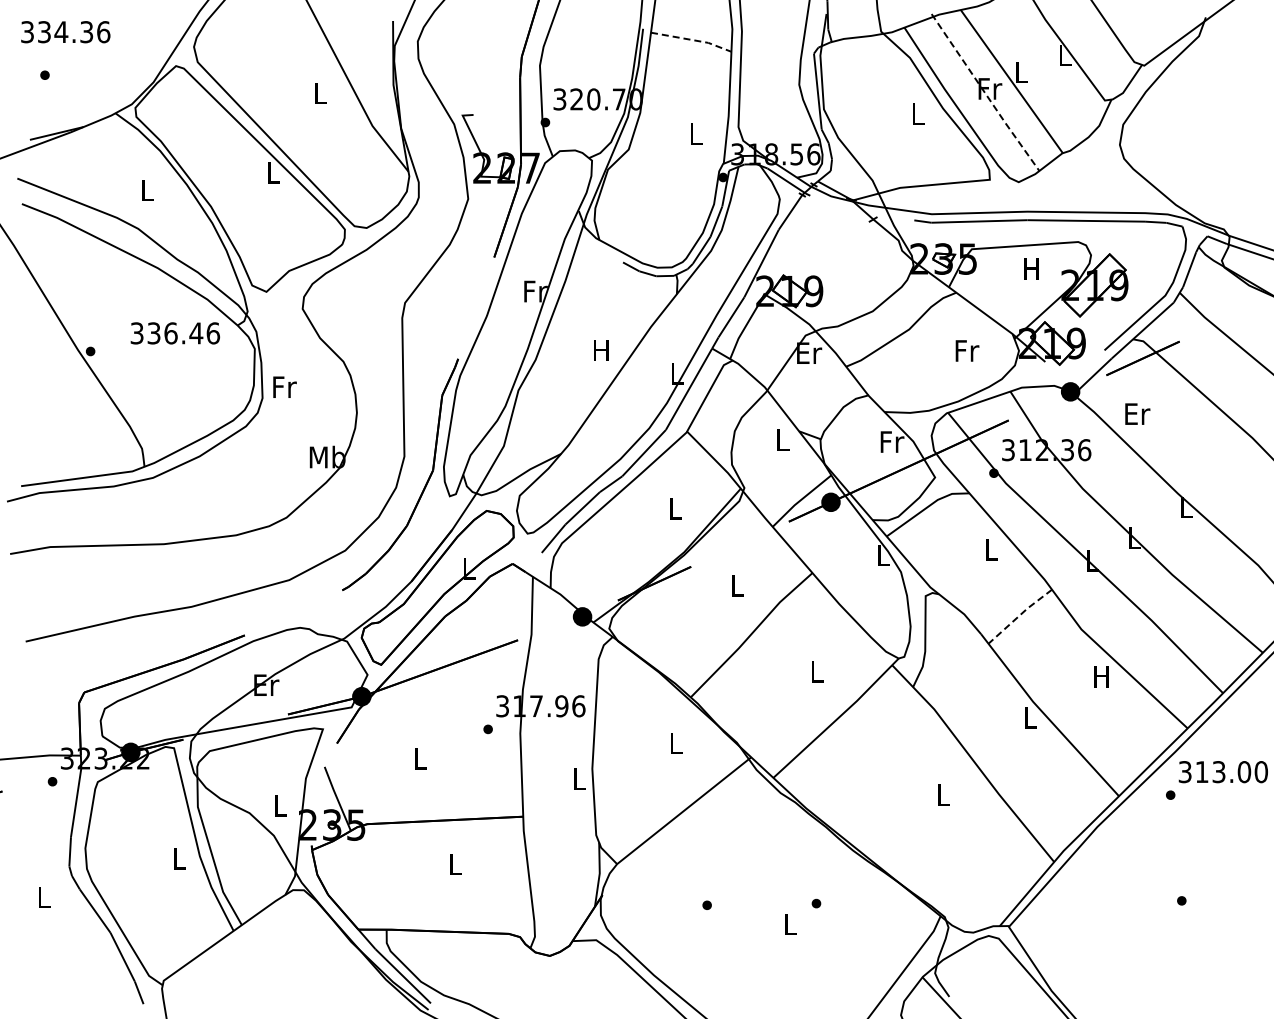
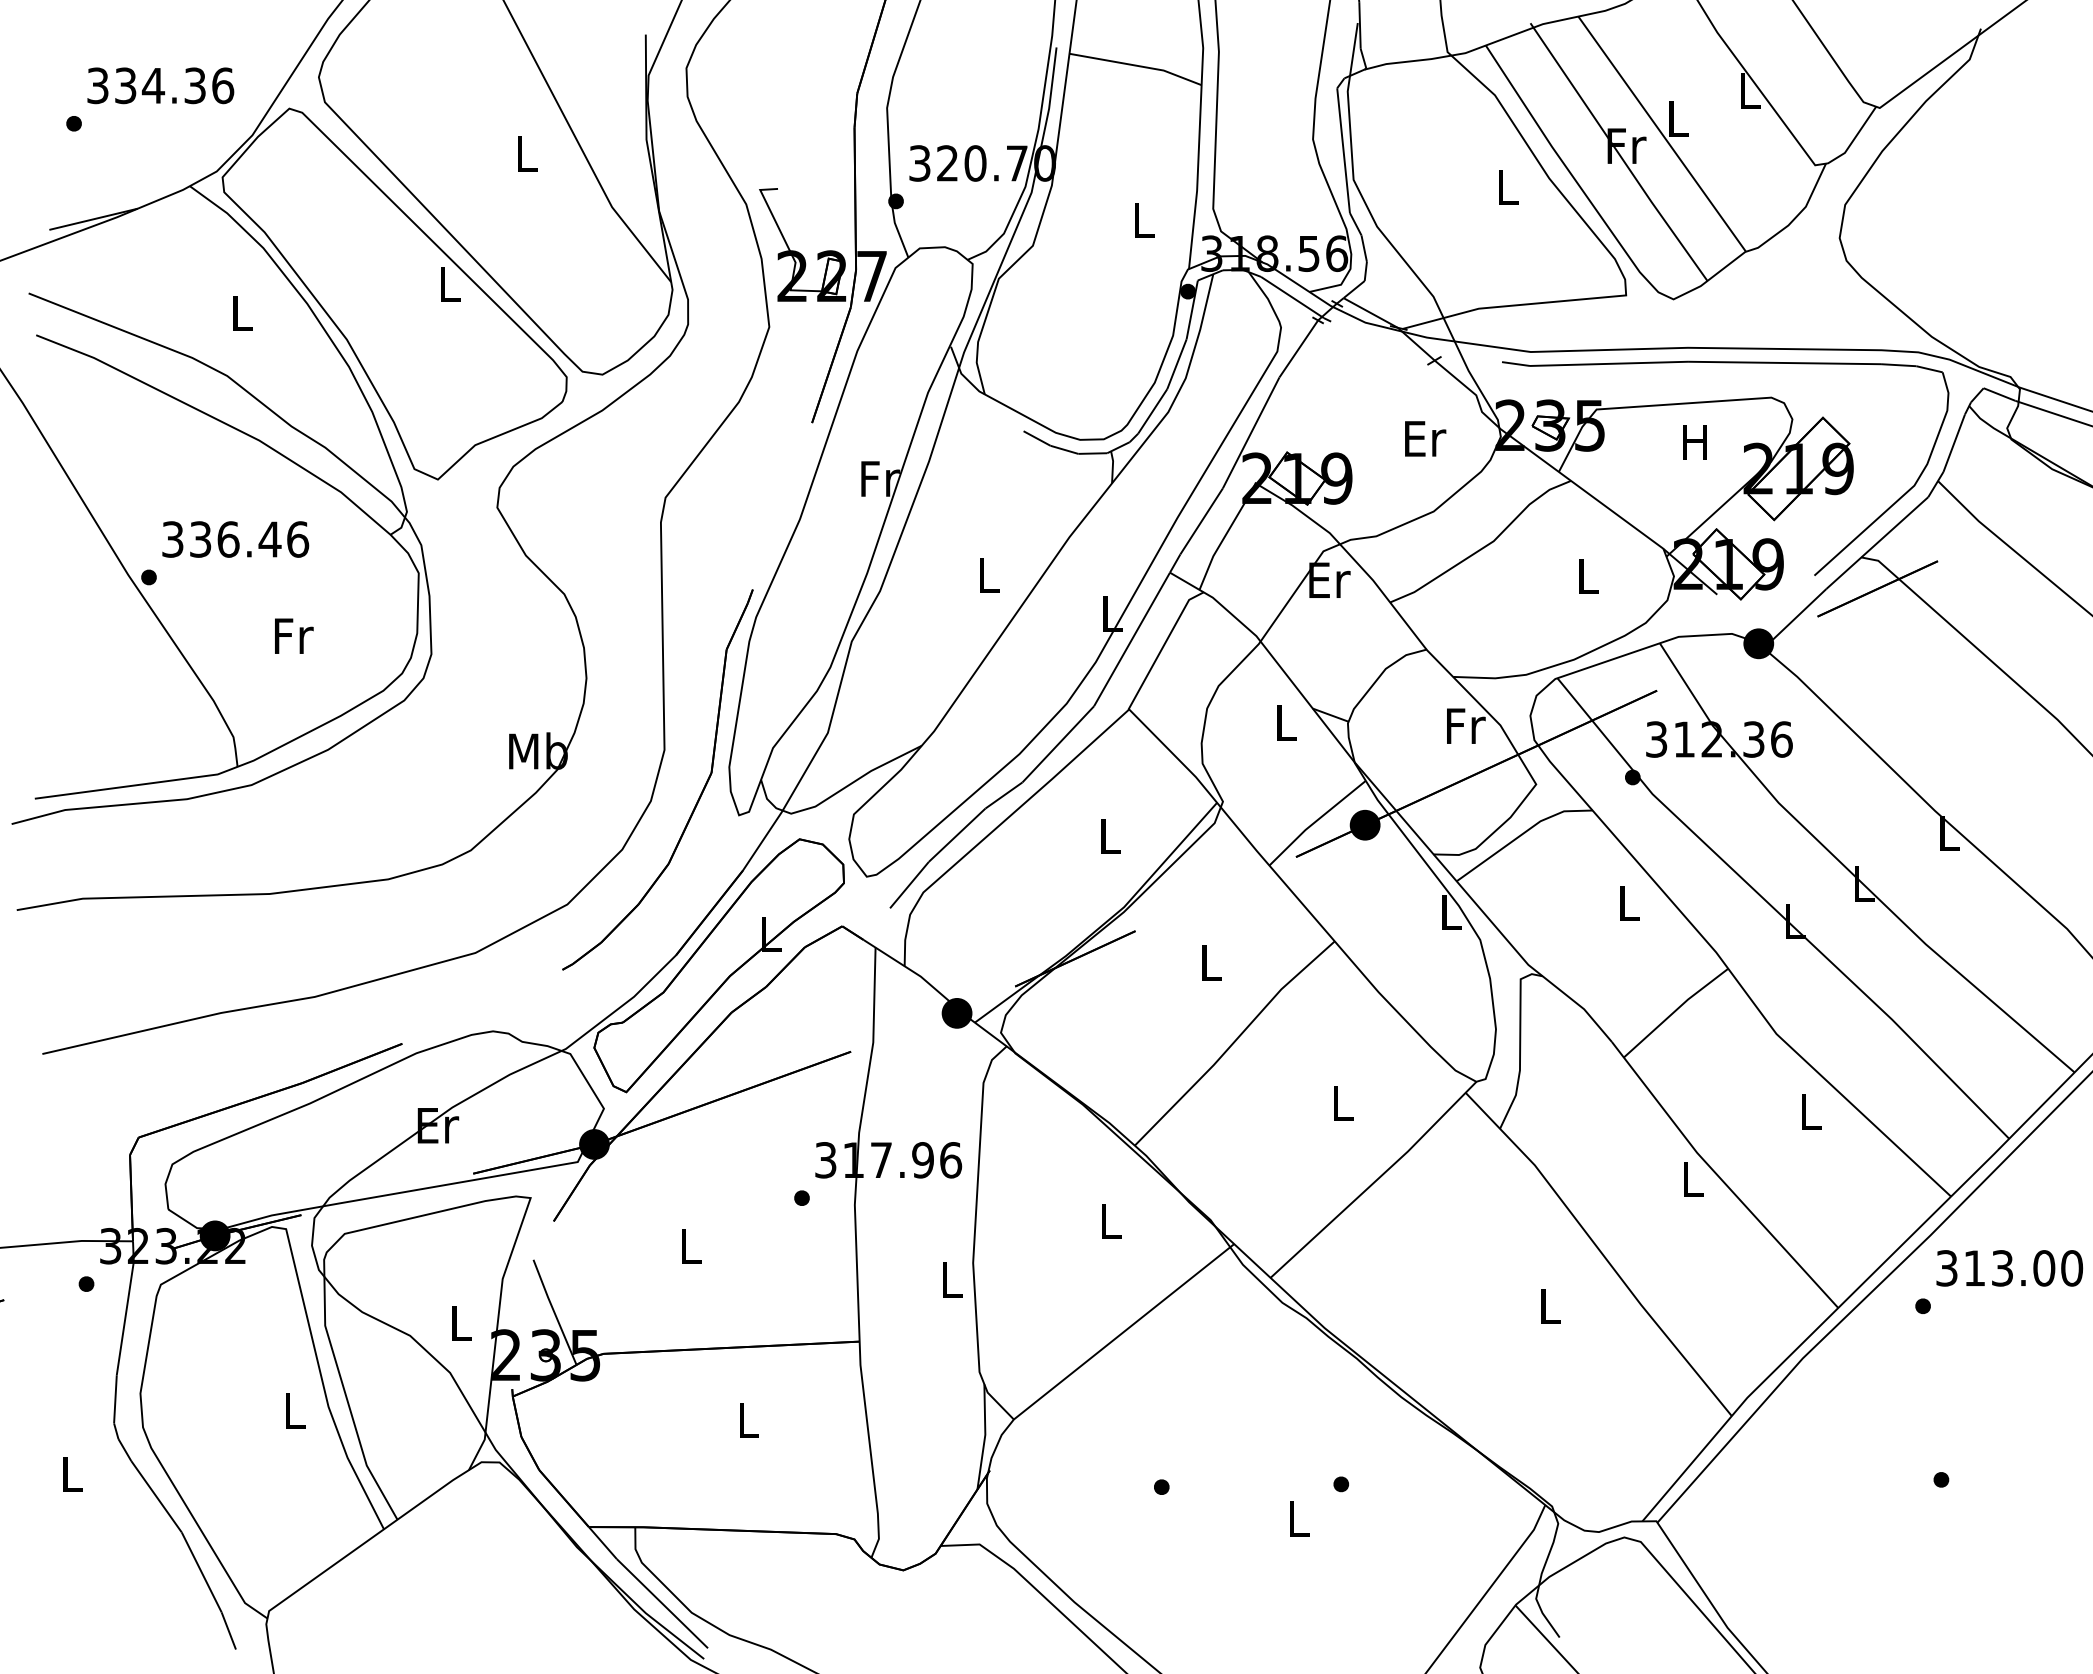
text: (65, 32) -> (160, 86), moved
line: (692, 40) -> (1137, 66), dashed -> solid
line: (985, 93) -> (1618, 153), dashed -> solid
text: (175, 333) -> (235, 539), moved
text: (601, 350) -> (988, 575), H -> L
text: (967, 350) -> (1589, 575), Fr -> L
text: (284, 386) -> (293, 634), moved
text: (1137, 413) -> (1425, 437), moved
line: (1019, 615) -> (1674, 1011), dashed -> solid
text: (1101, 676) -> (1809, 1111), H -> L

